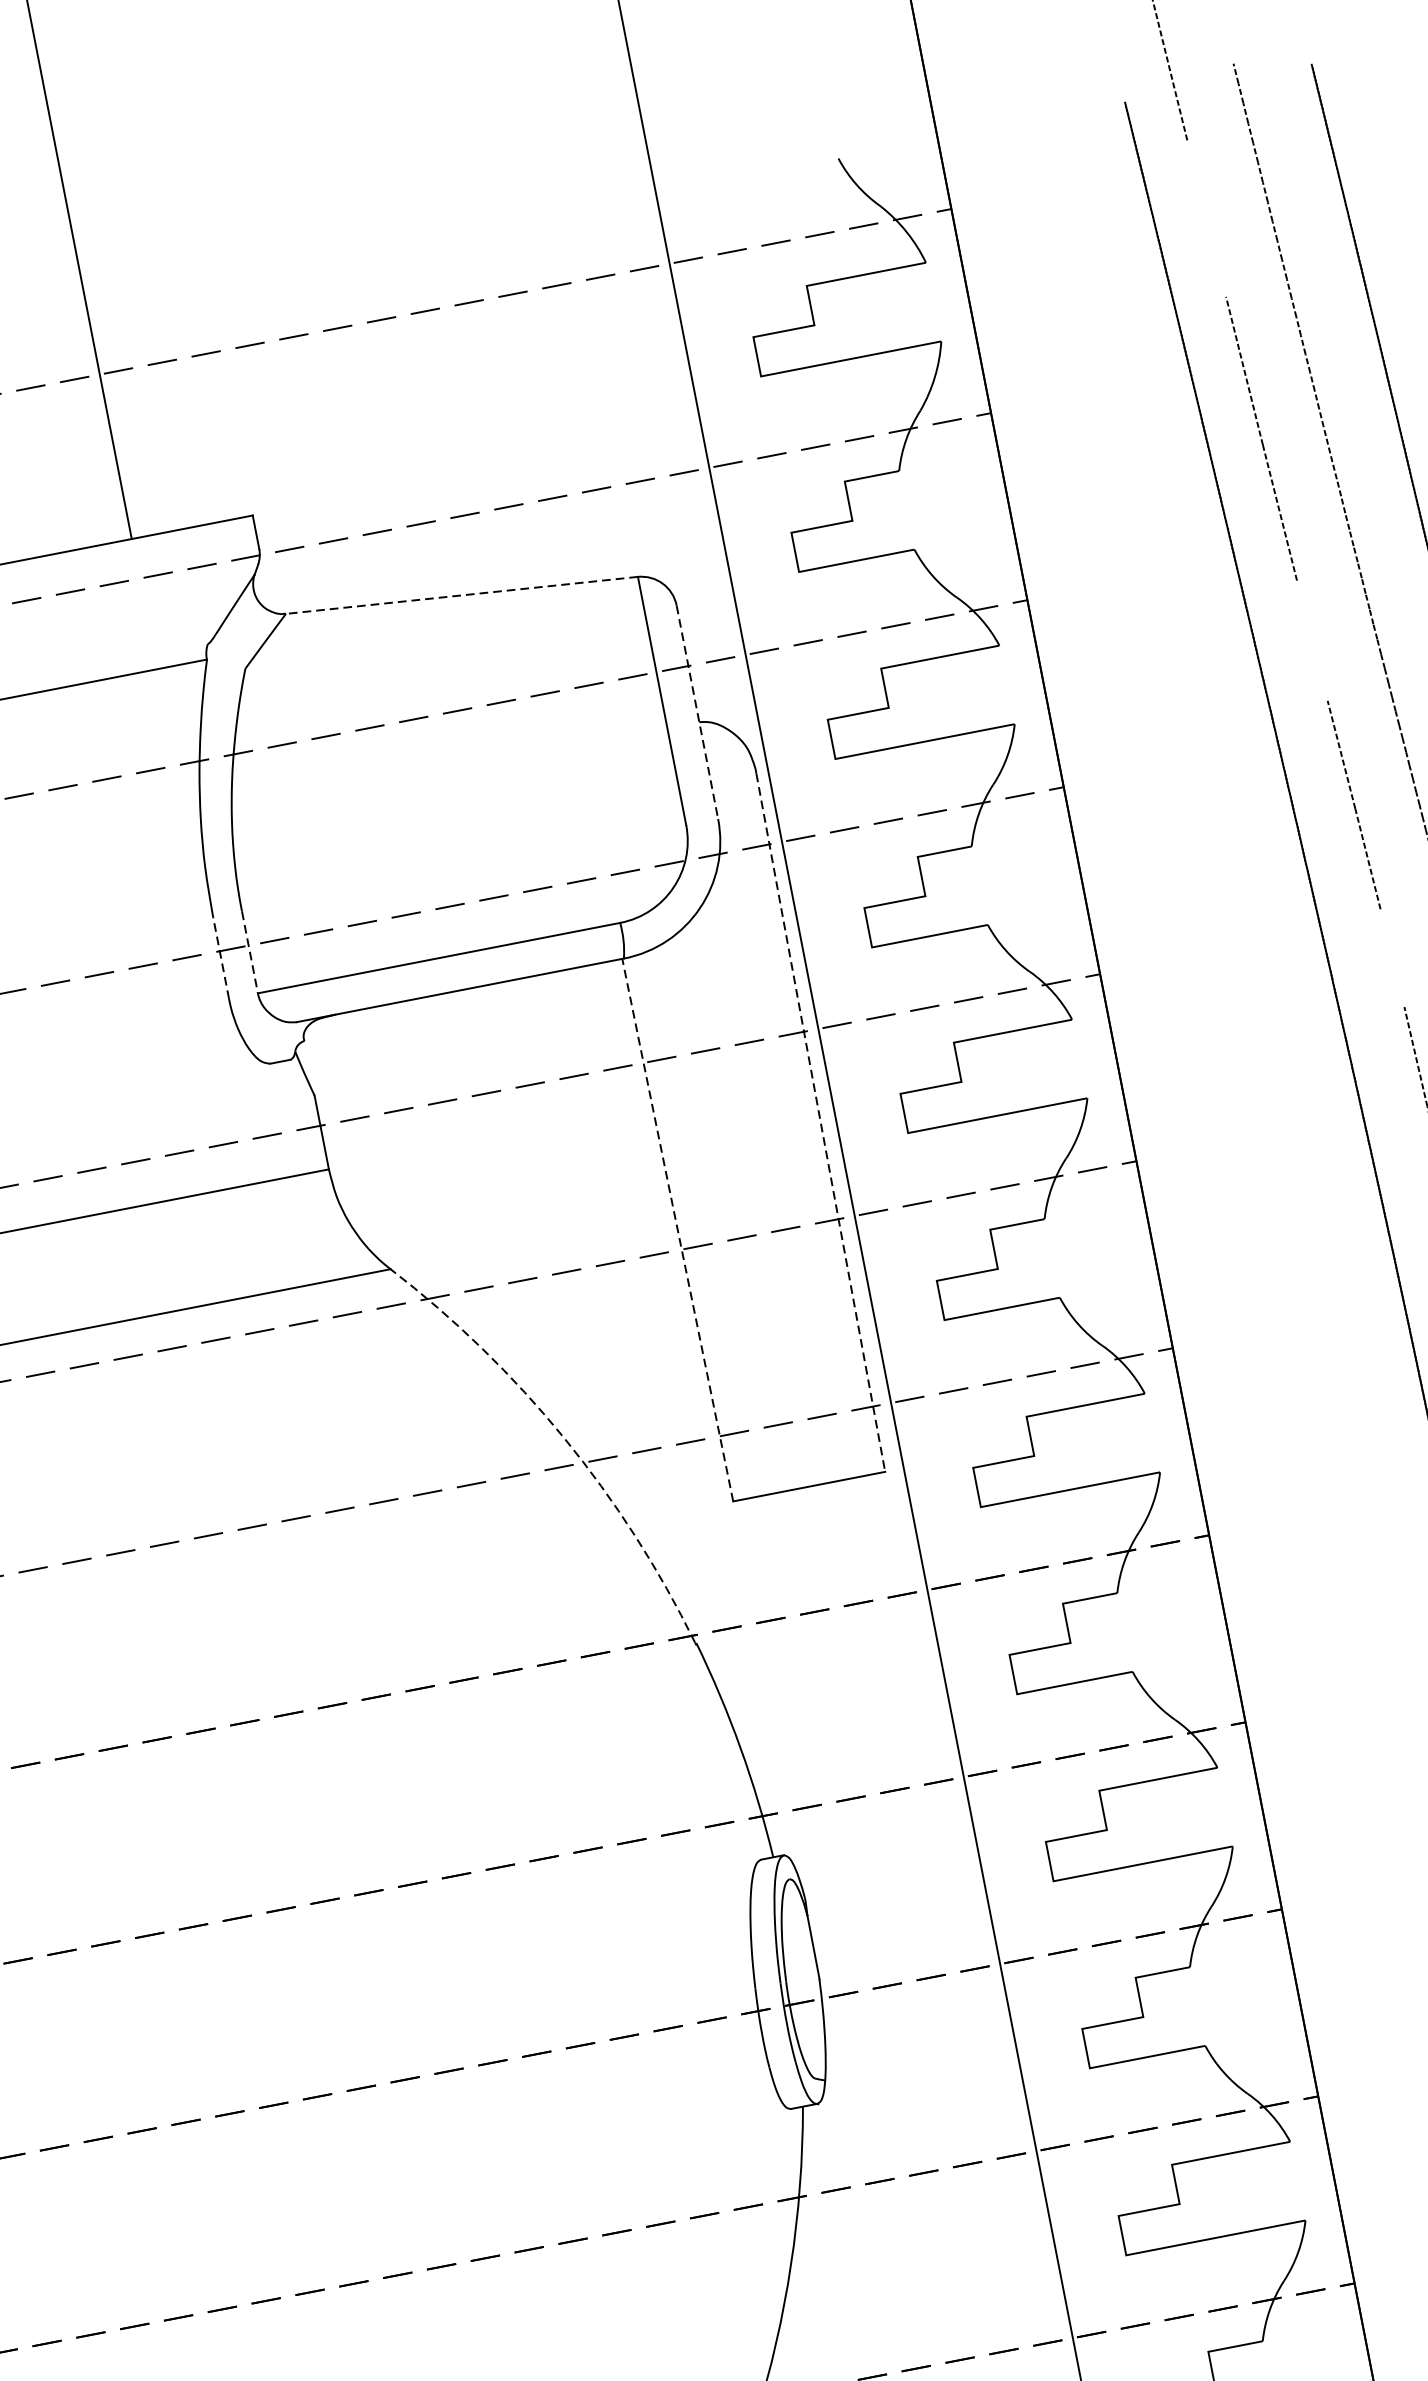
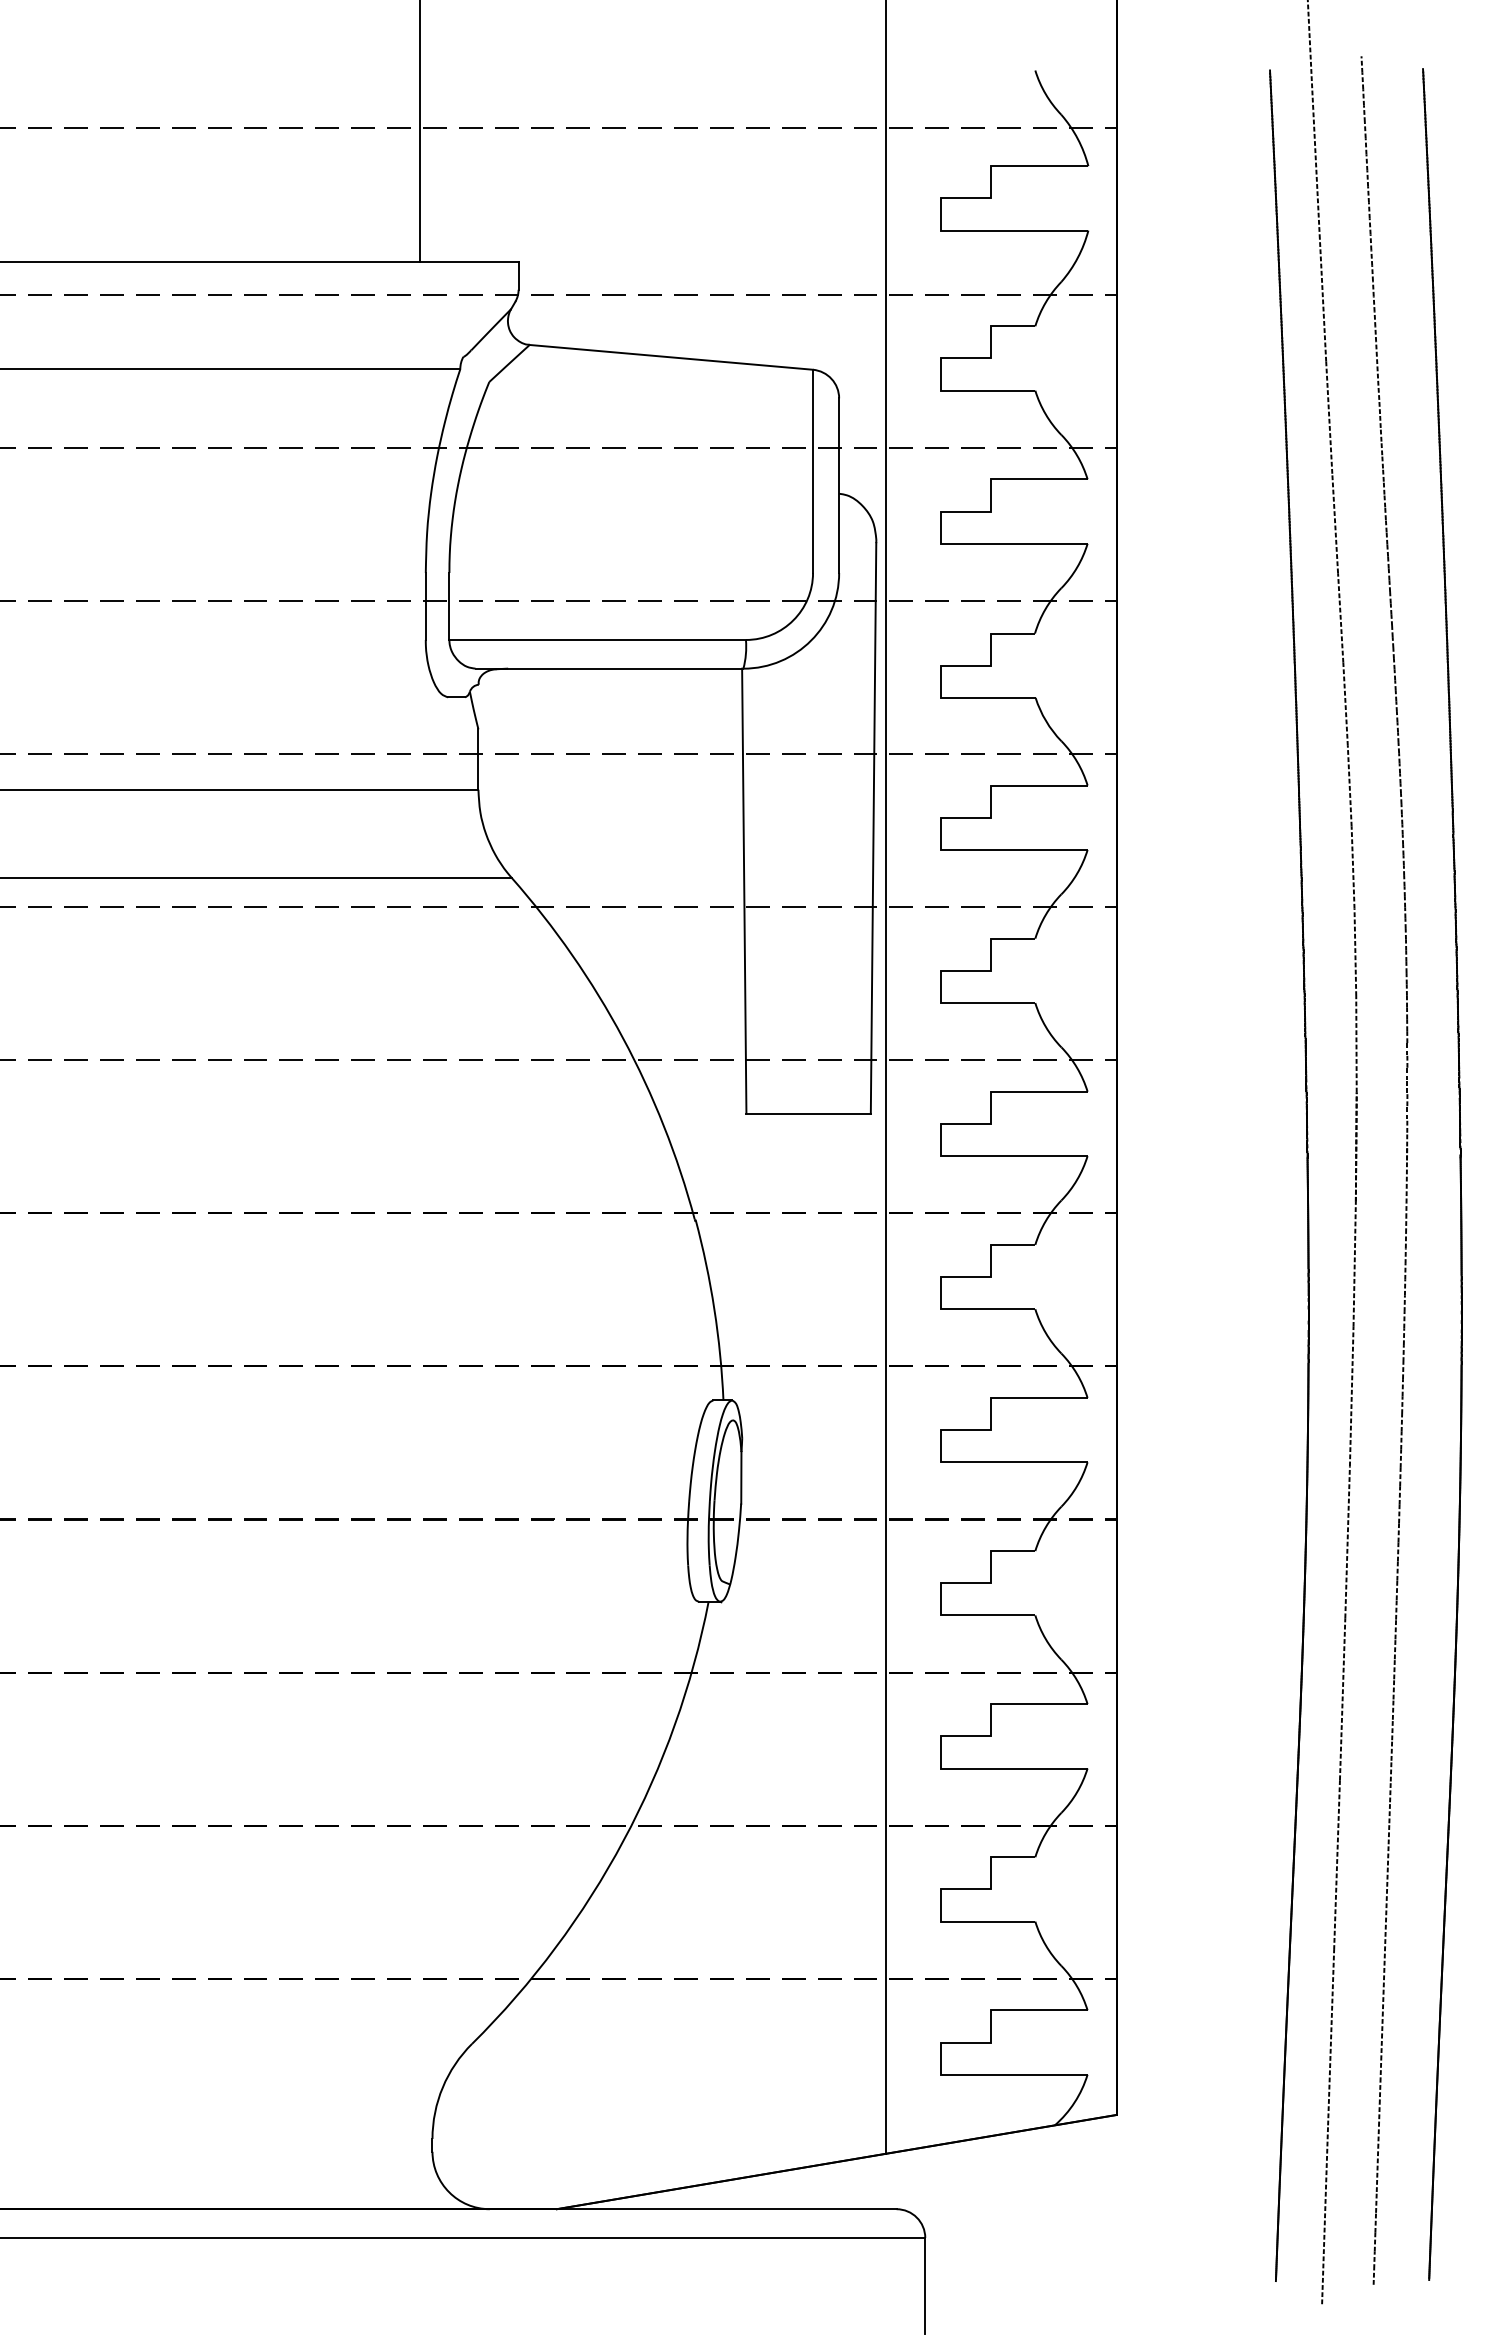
line: (1206, 218) -> (1316, 174), added
line: (460, 595) -> (670, 357), dashed -> solid
line: (1312, 640) -> (1335, 523), added
line: (698, 713) -> (839, 486), dashed -> solid
line: (250, 952) -> (449, 606), dashed -> solid
line: (220, 956) -> (425, 605), dashed -> solid
line: (1392, 957) -> (1349, 785), added
line: (820, 1122) -> (873, 828), dashed -> solid
line: (677, 1229) -> (744, 890), dashed -> solid
arc: (563, 1437) -> (622, 1037), dashed -> solid

